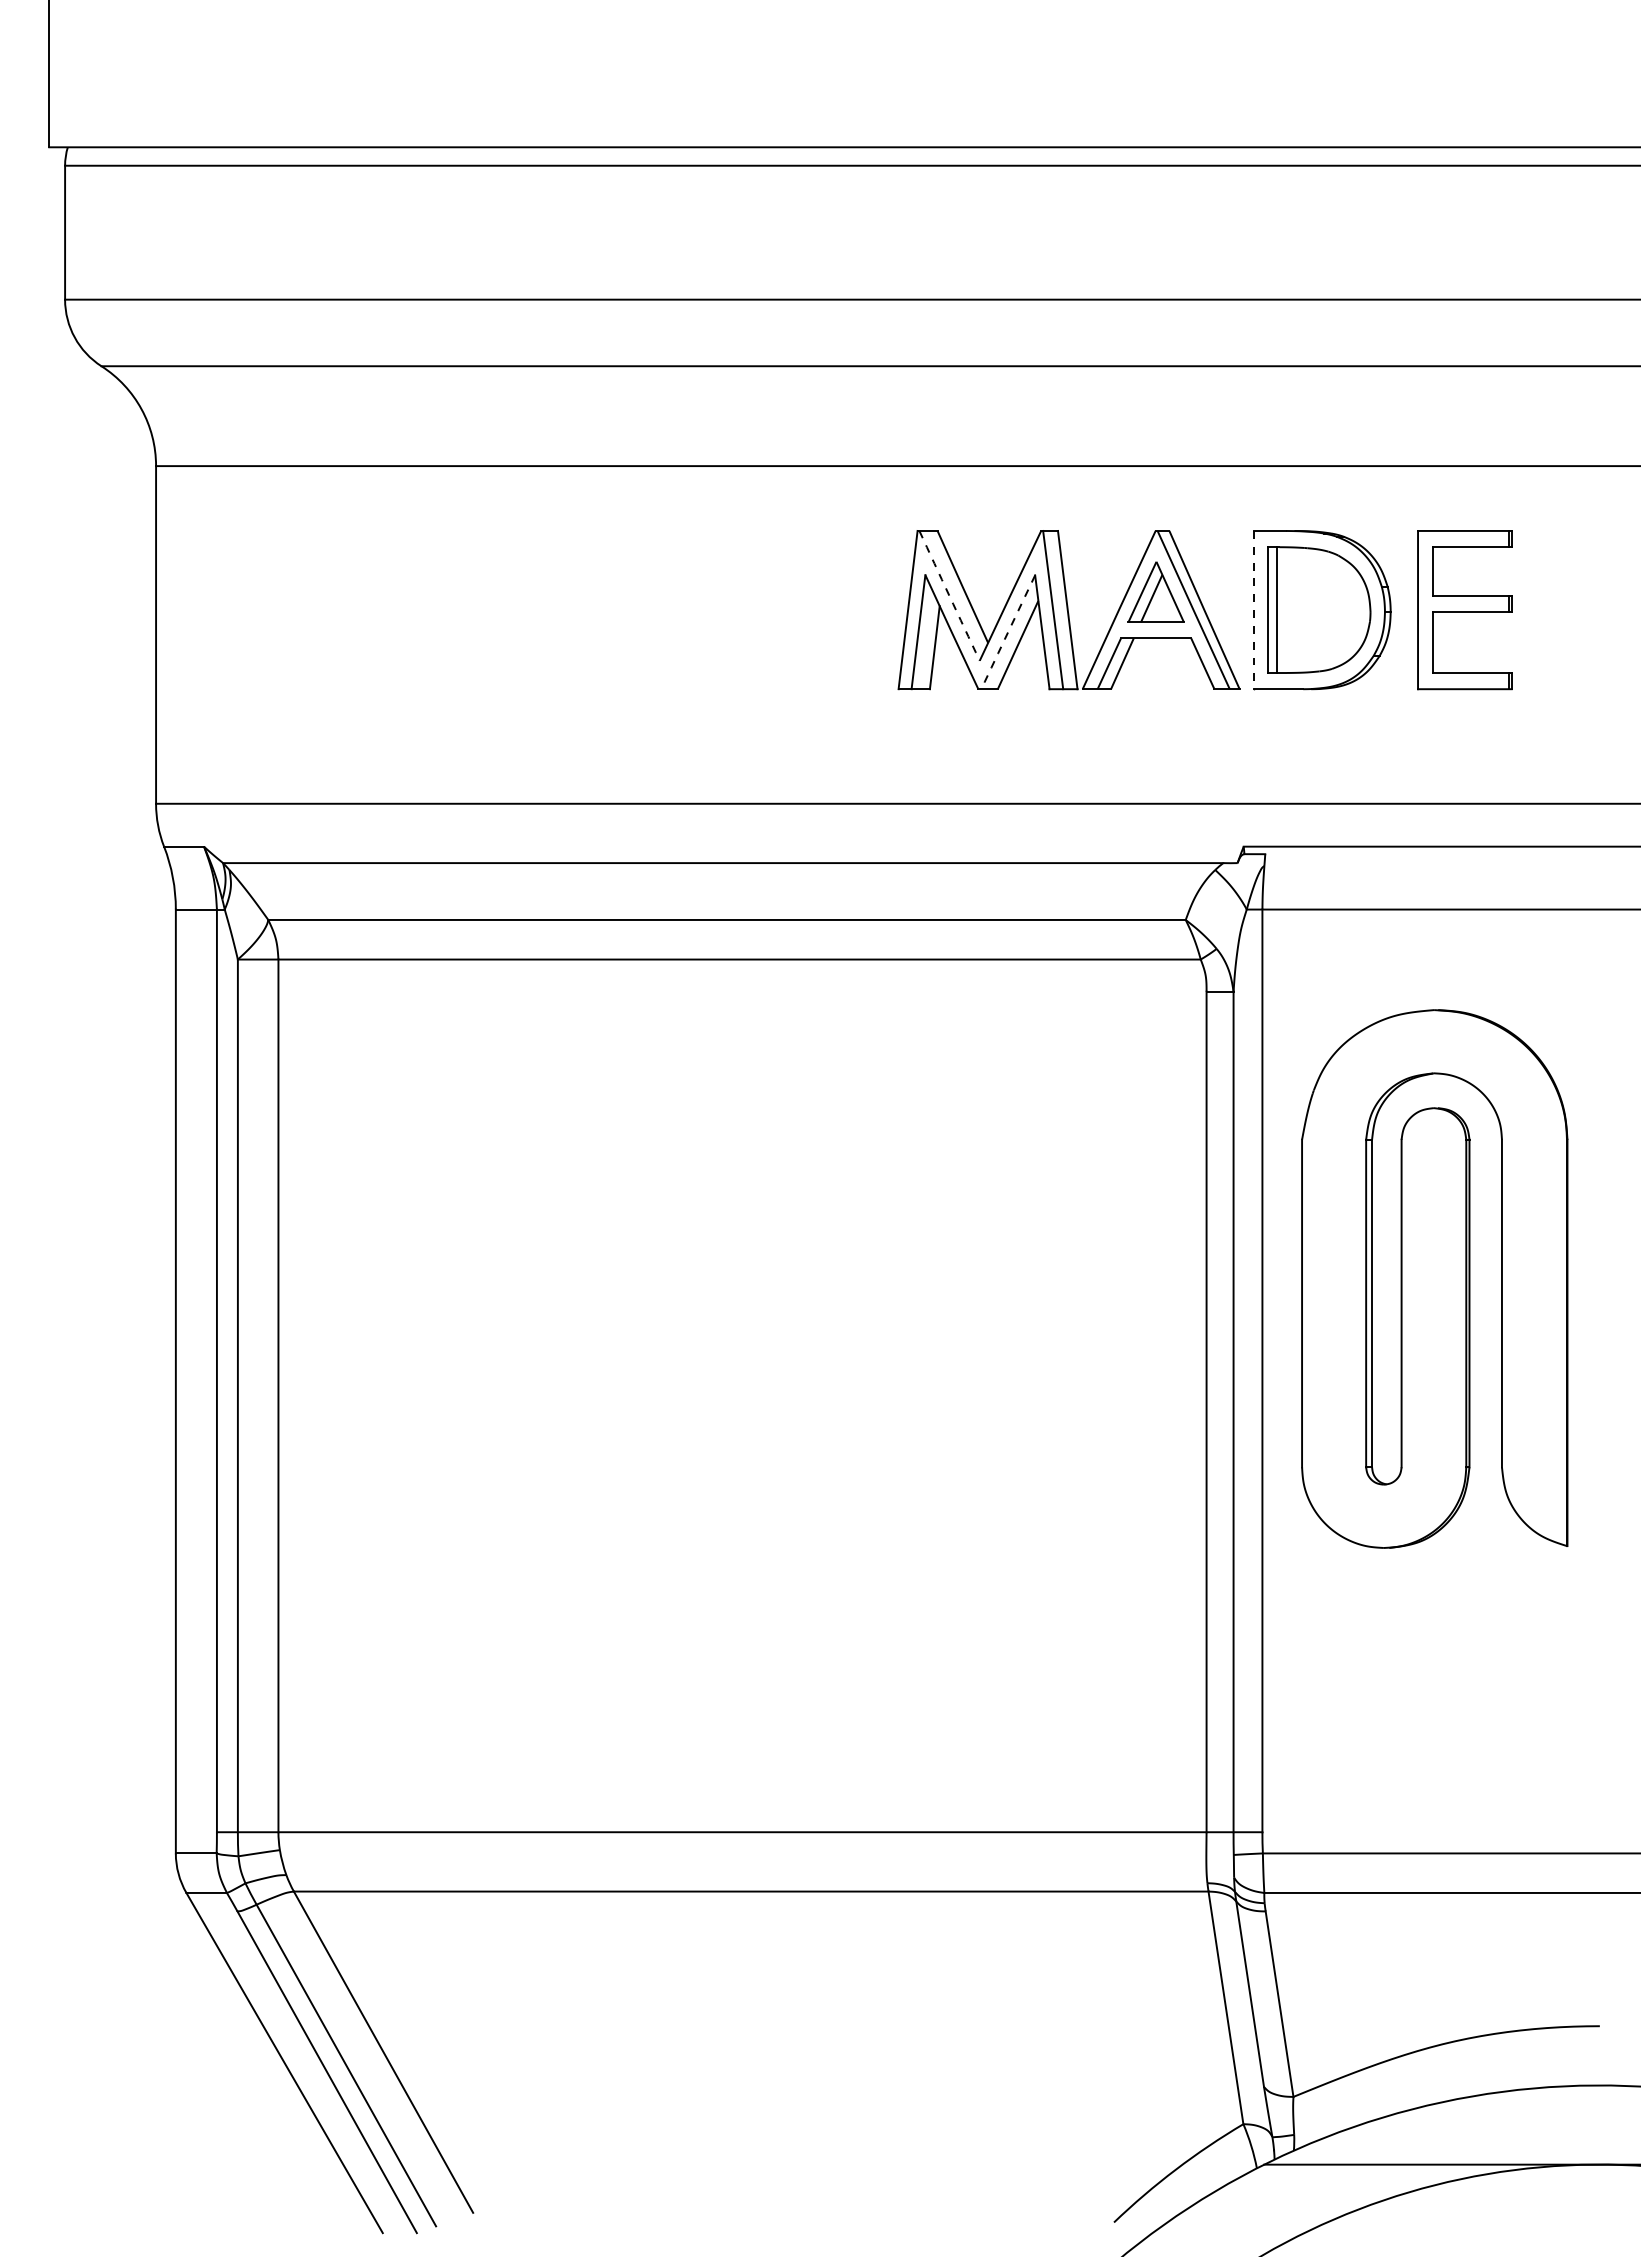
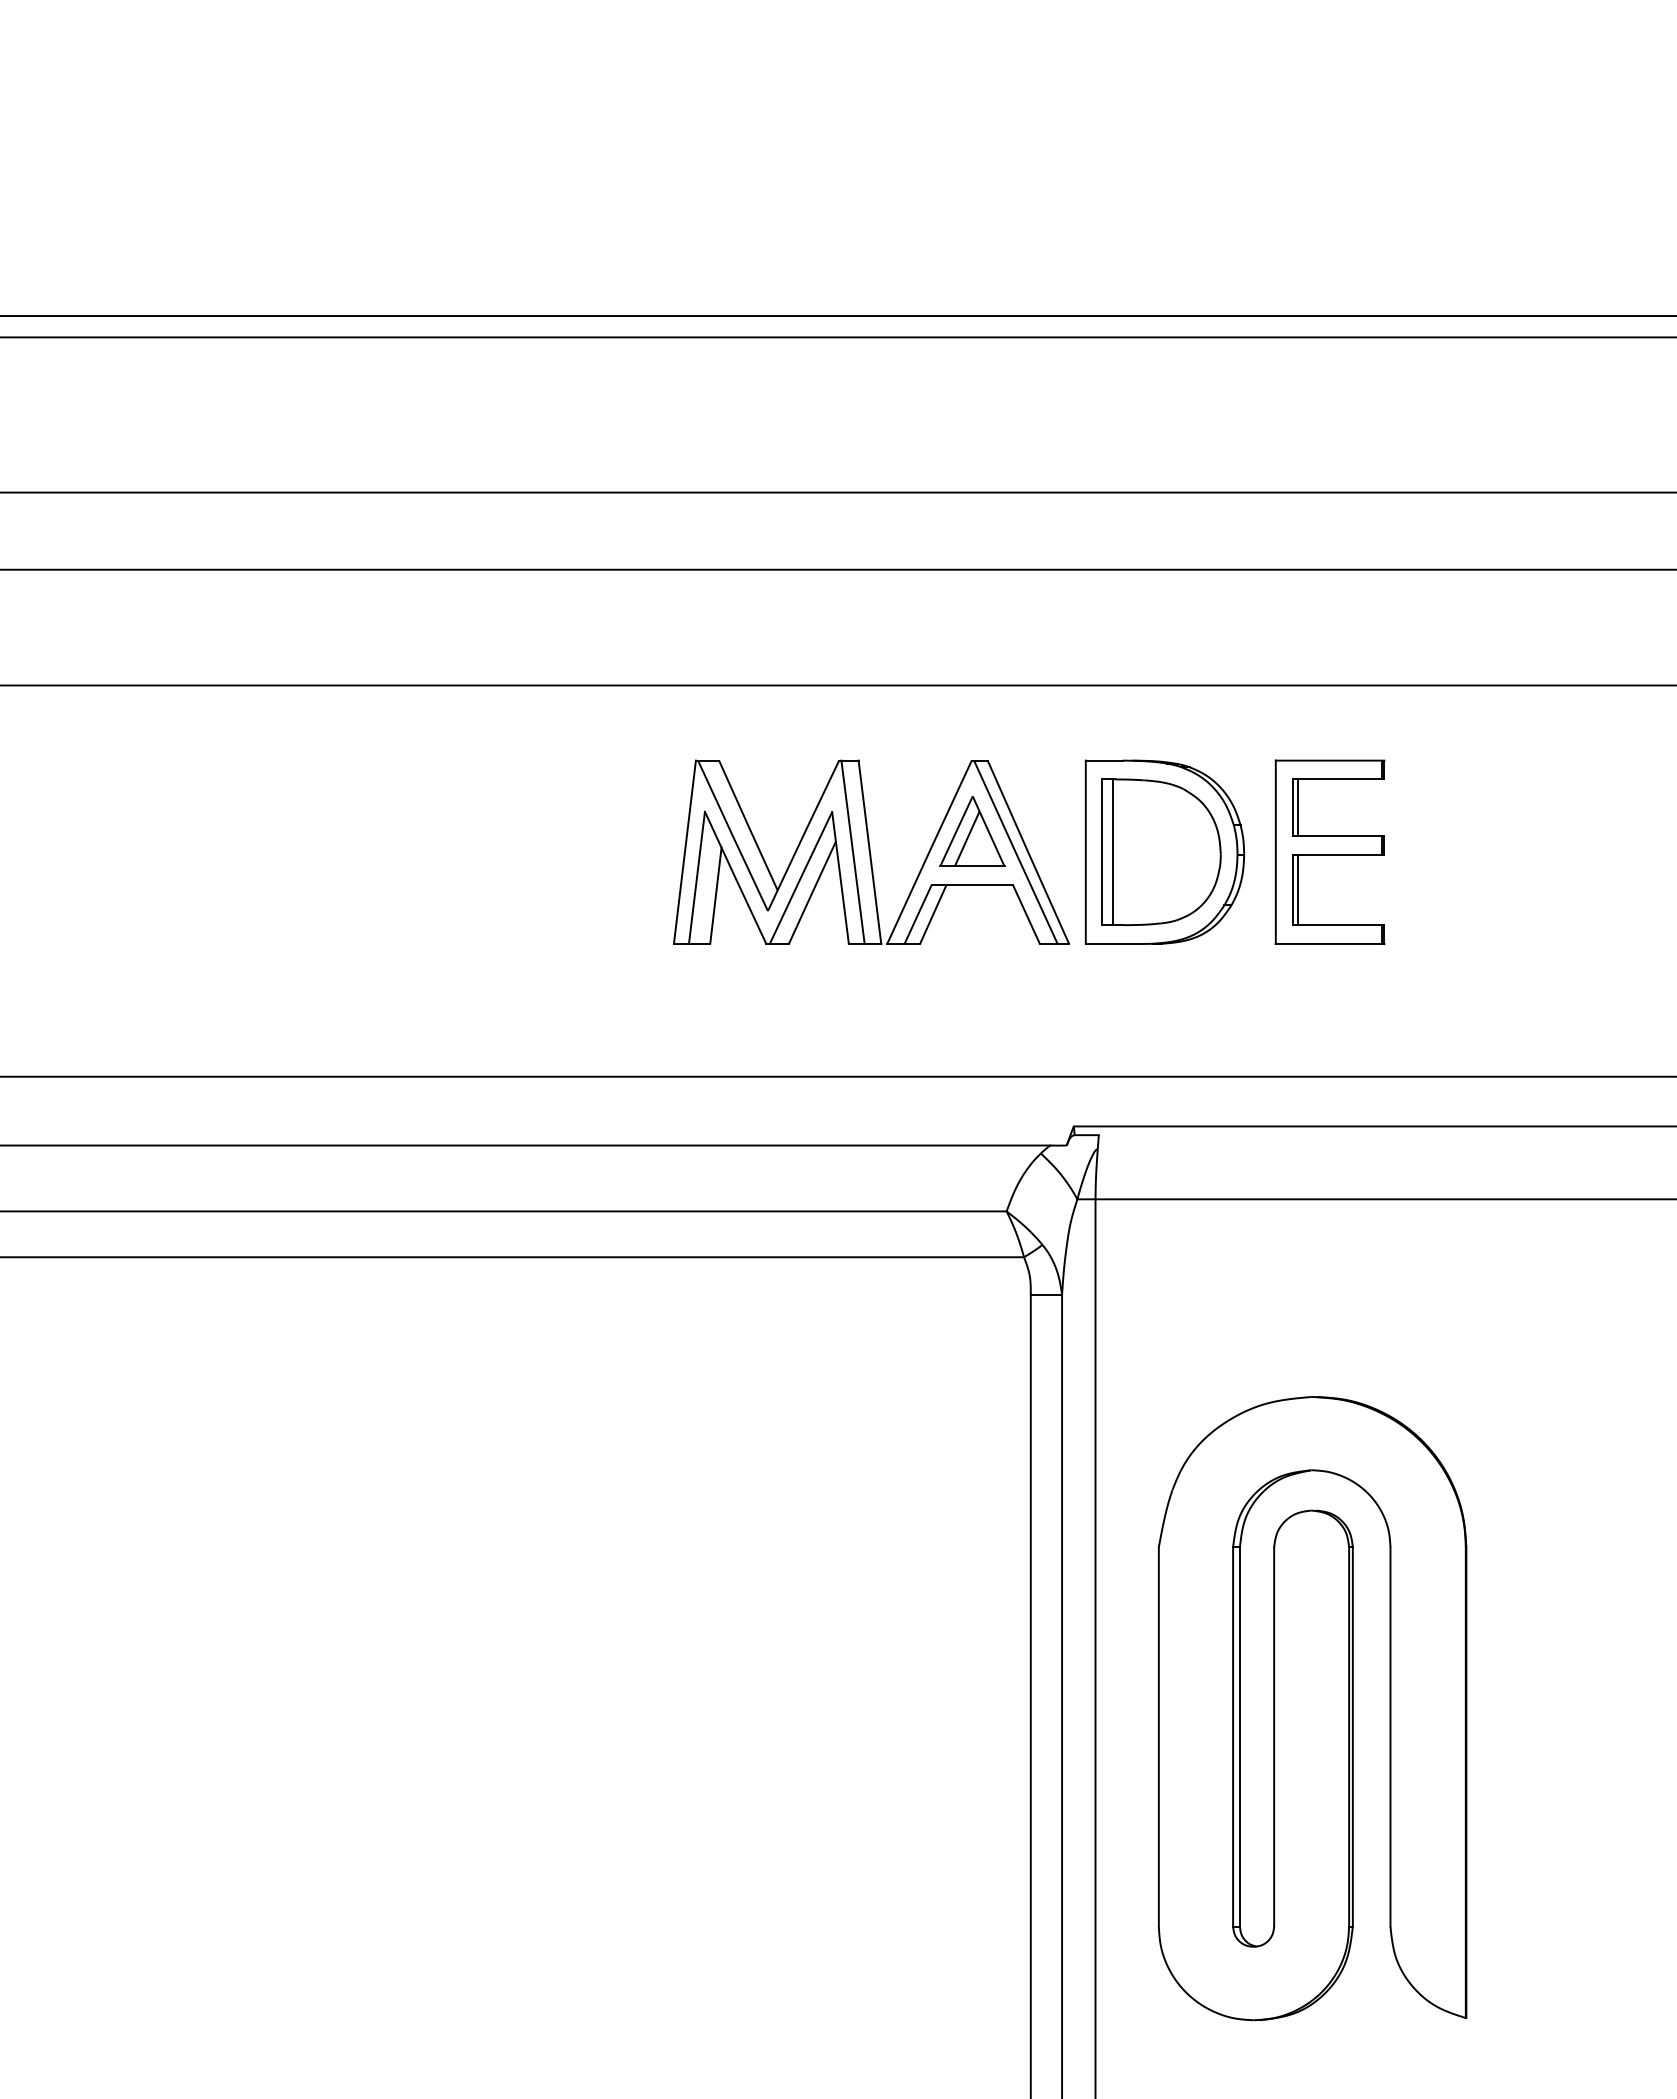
line: (1436, 571) -> (1297, 807), added
arc: (949, 595) -> (732, 835), dashed -> solid
line: (1254, 610) -> (1086, 852), dashed -> solid
arc: (1008, 632) -> (801, 878), dashed -> solid
line: (1436, 642) -> (1297, 889), added
part: (1434, 1278) -> (1312, 1707), moved

